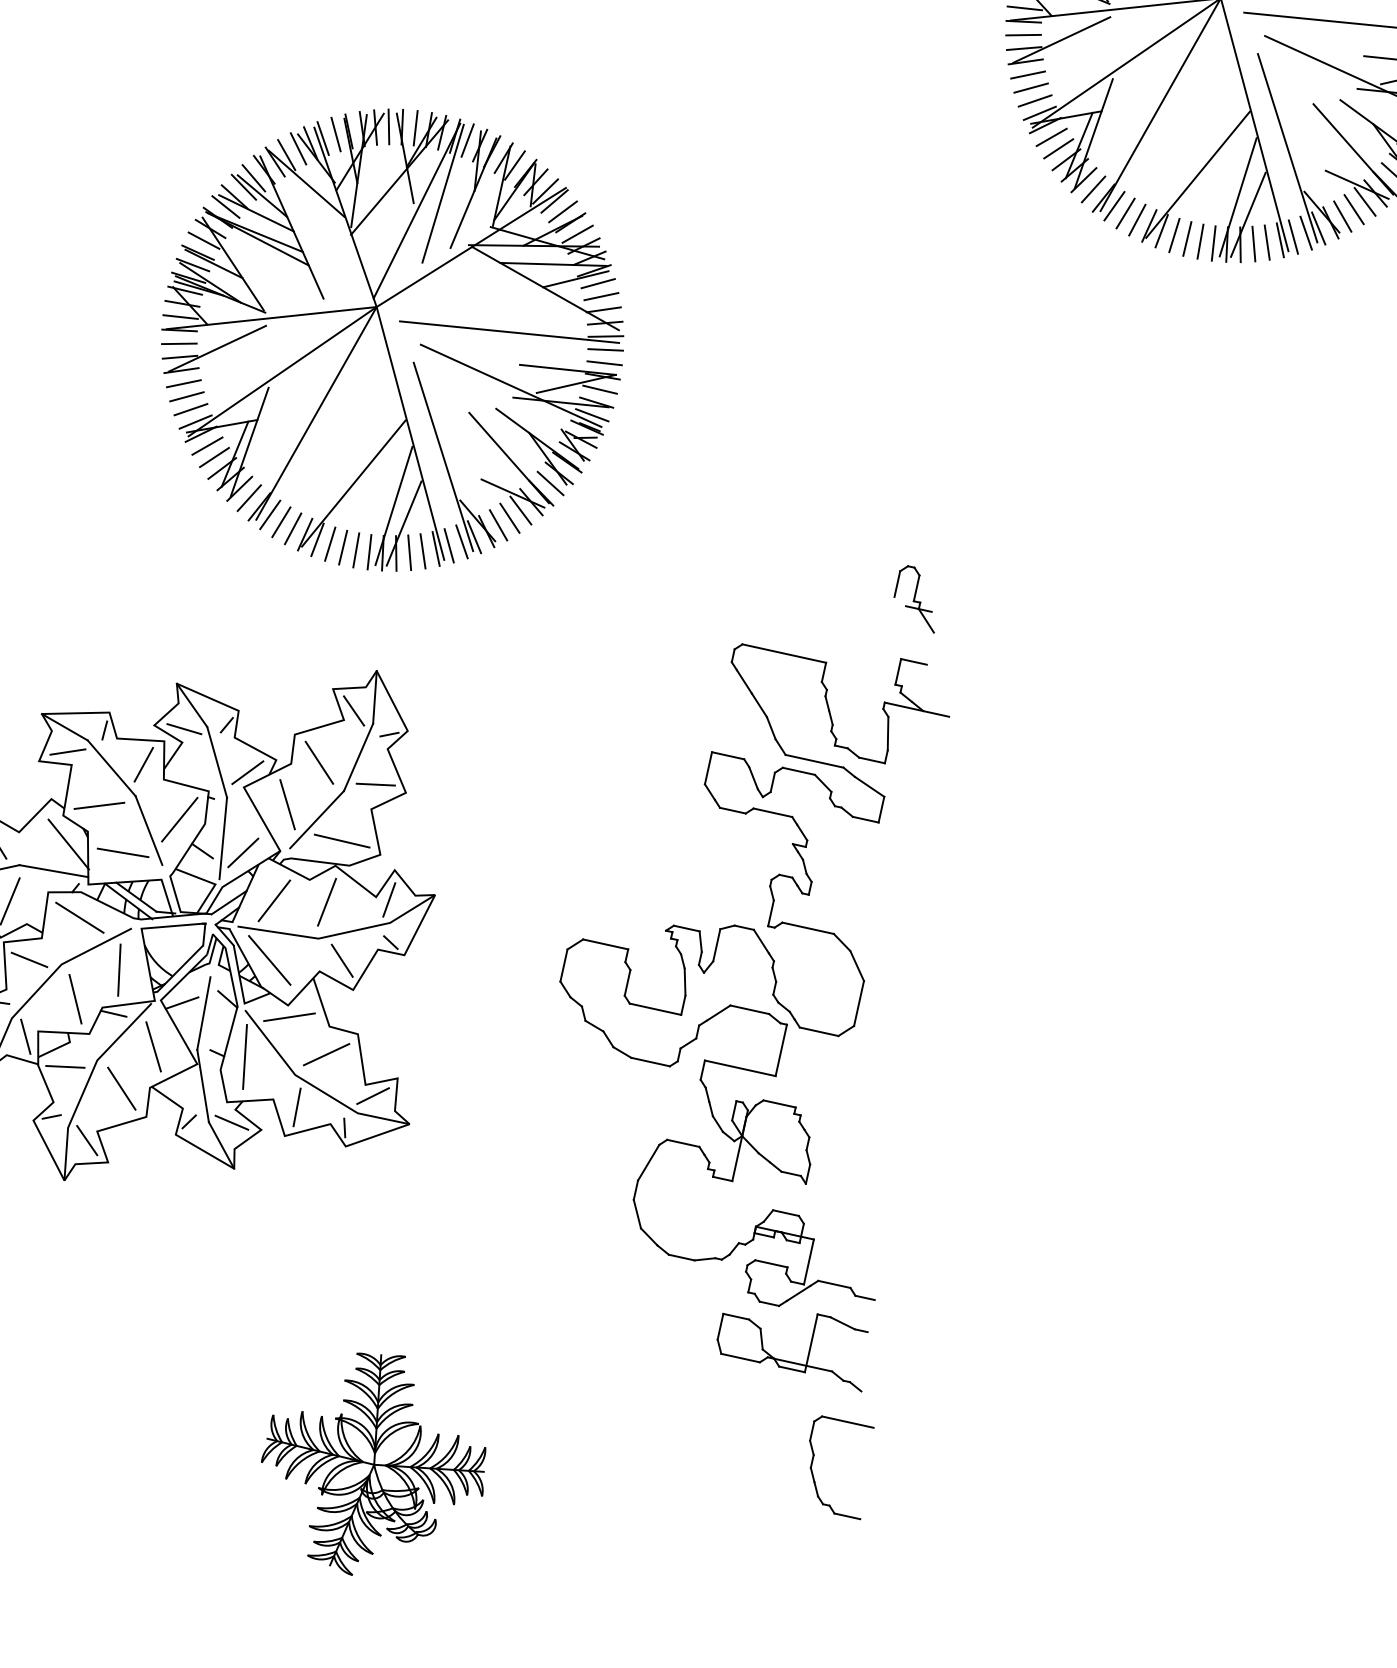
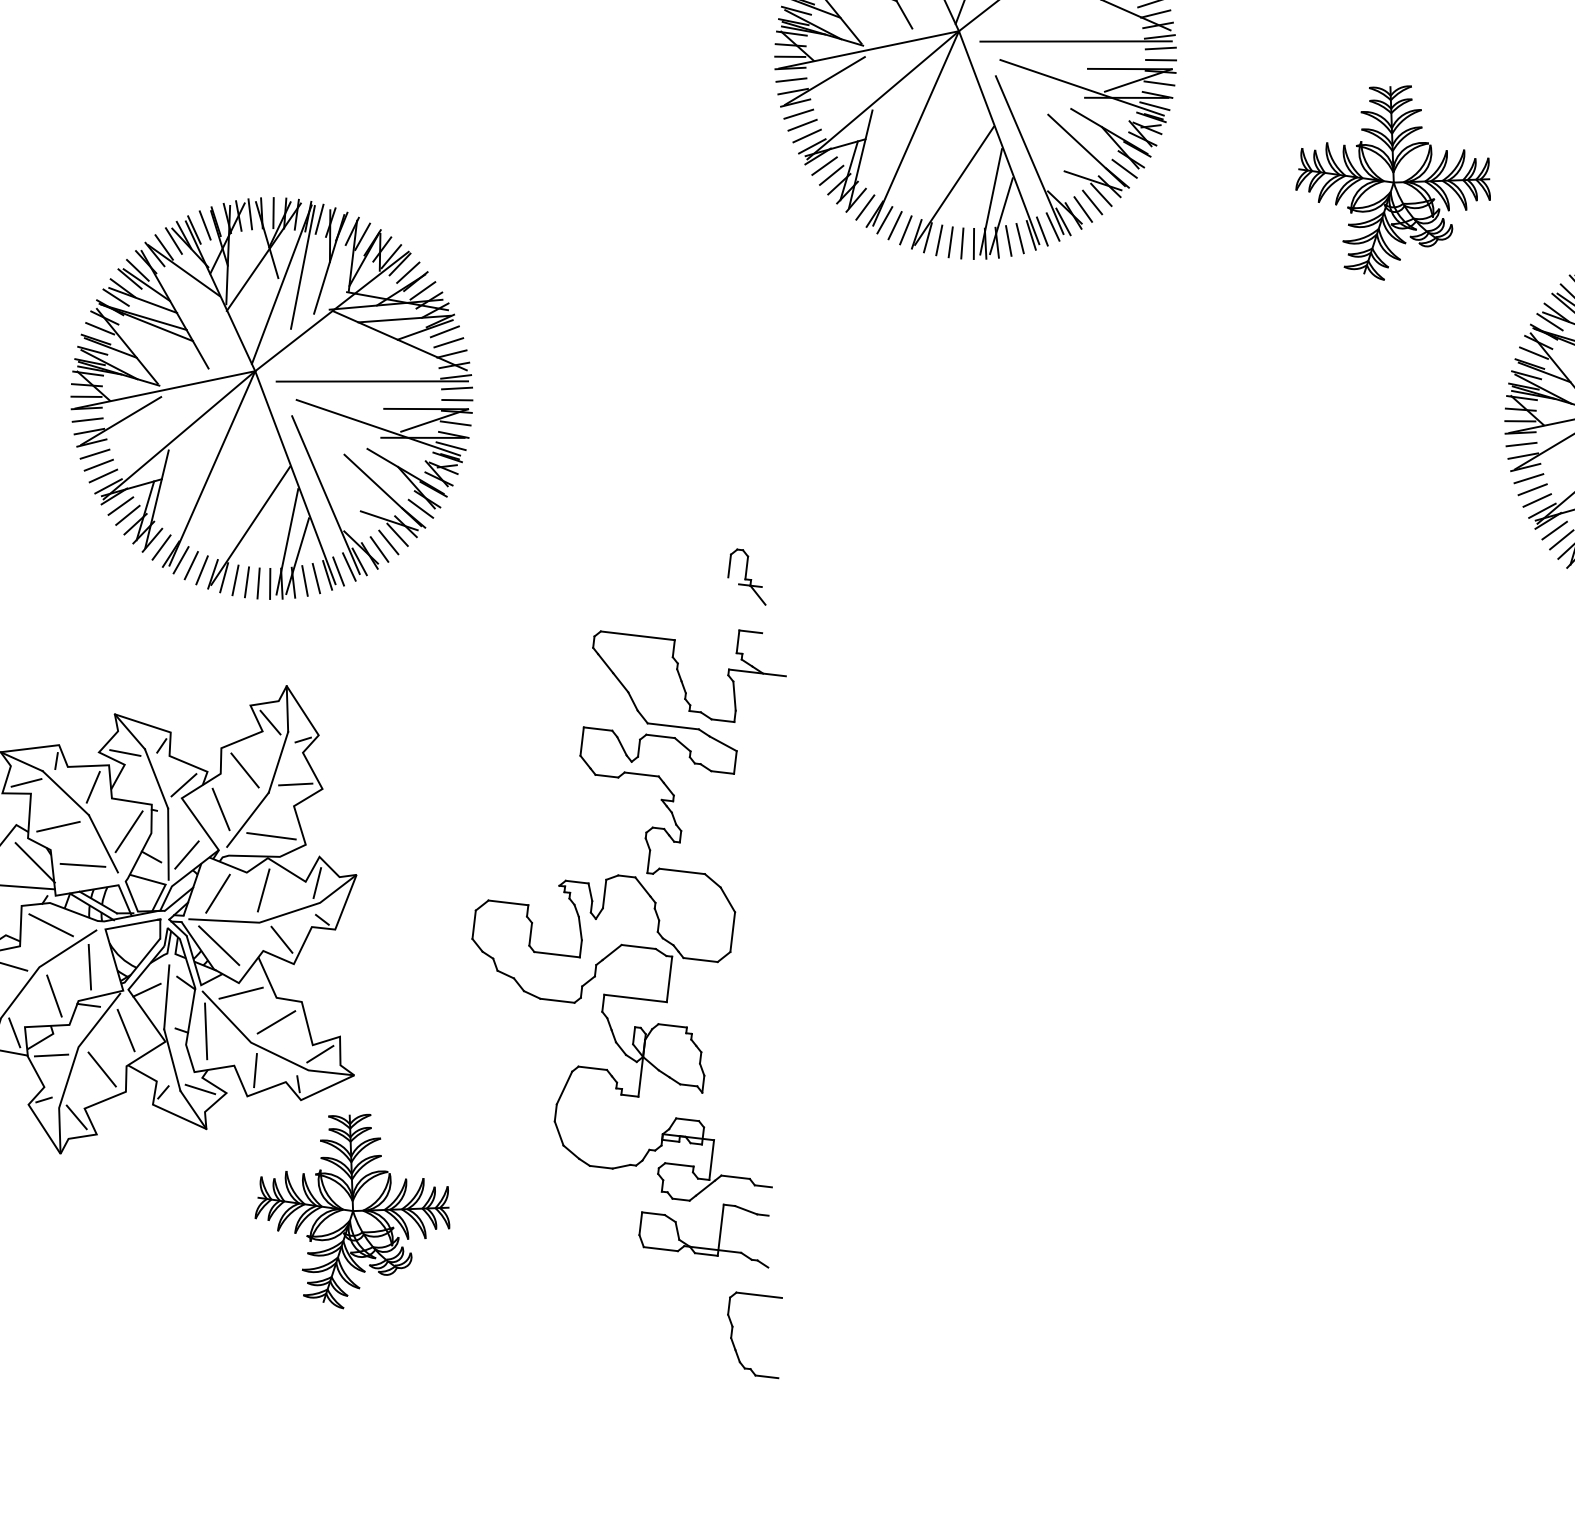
part: (373, 1465) -> (352, 1211), moved

